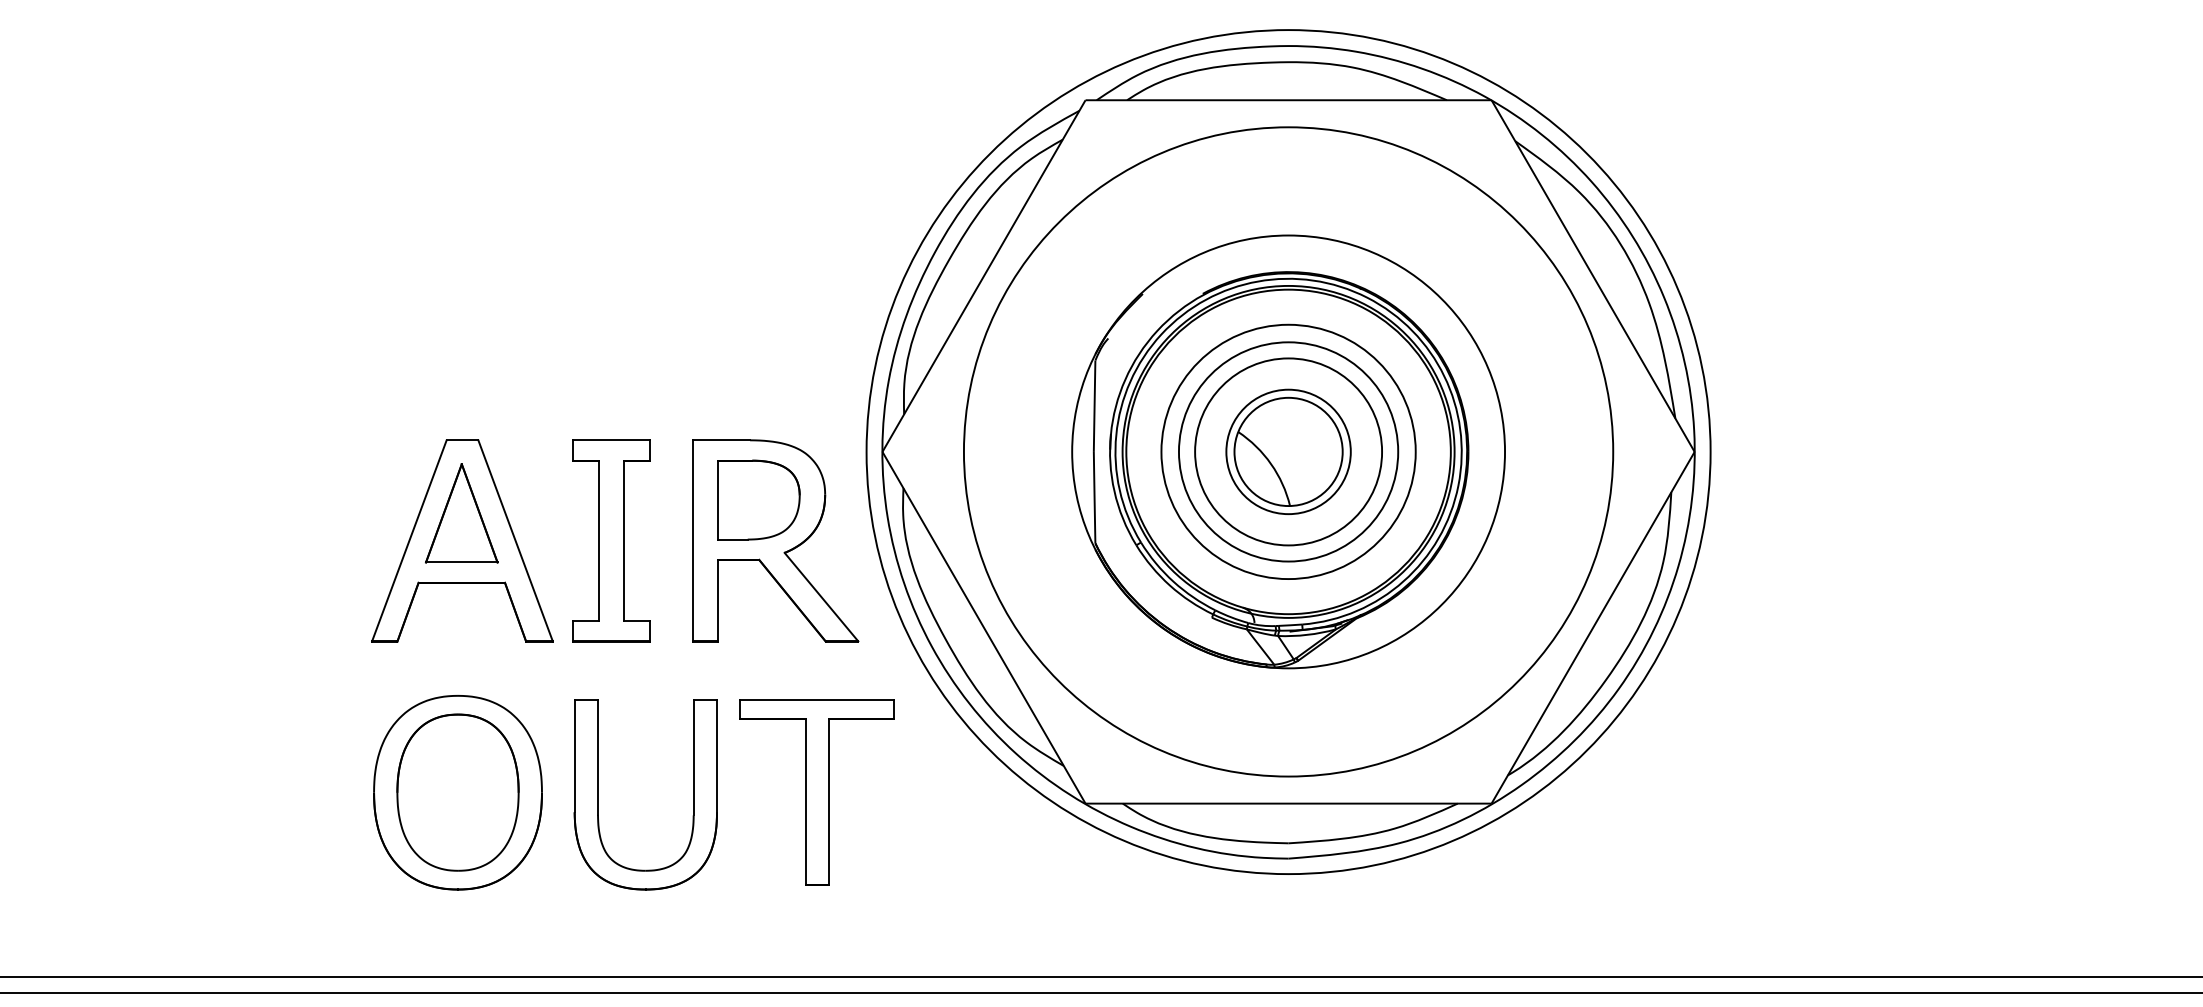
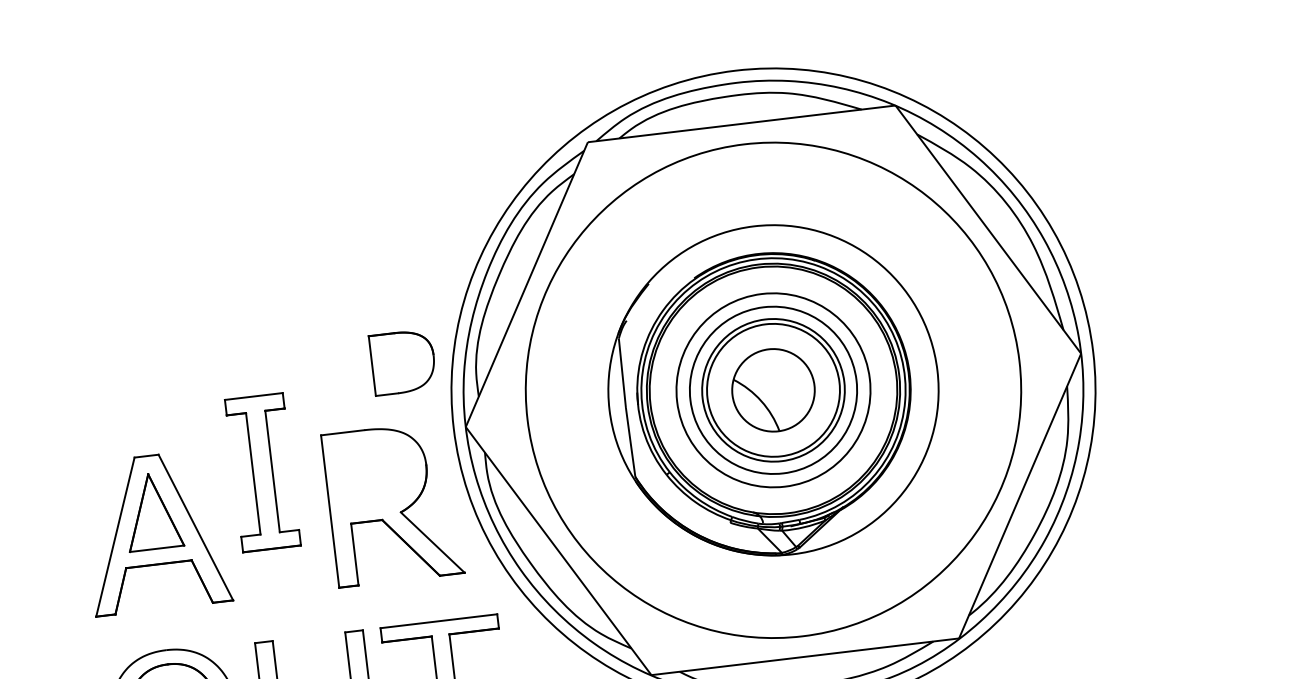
circle: (1288, 451) -> (773, 390), size x1.4
part: (758, 499) -> (402, 361), moved
part: (611, 540) -> (263, 472), moved

